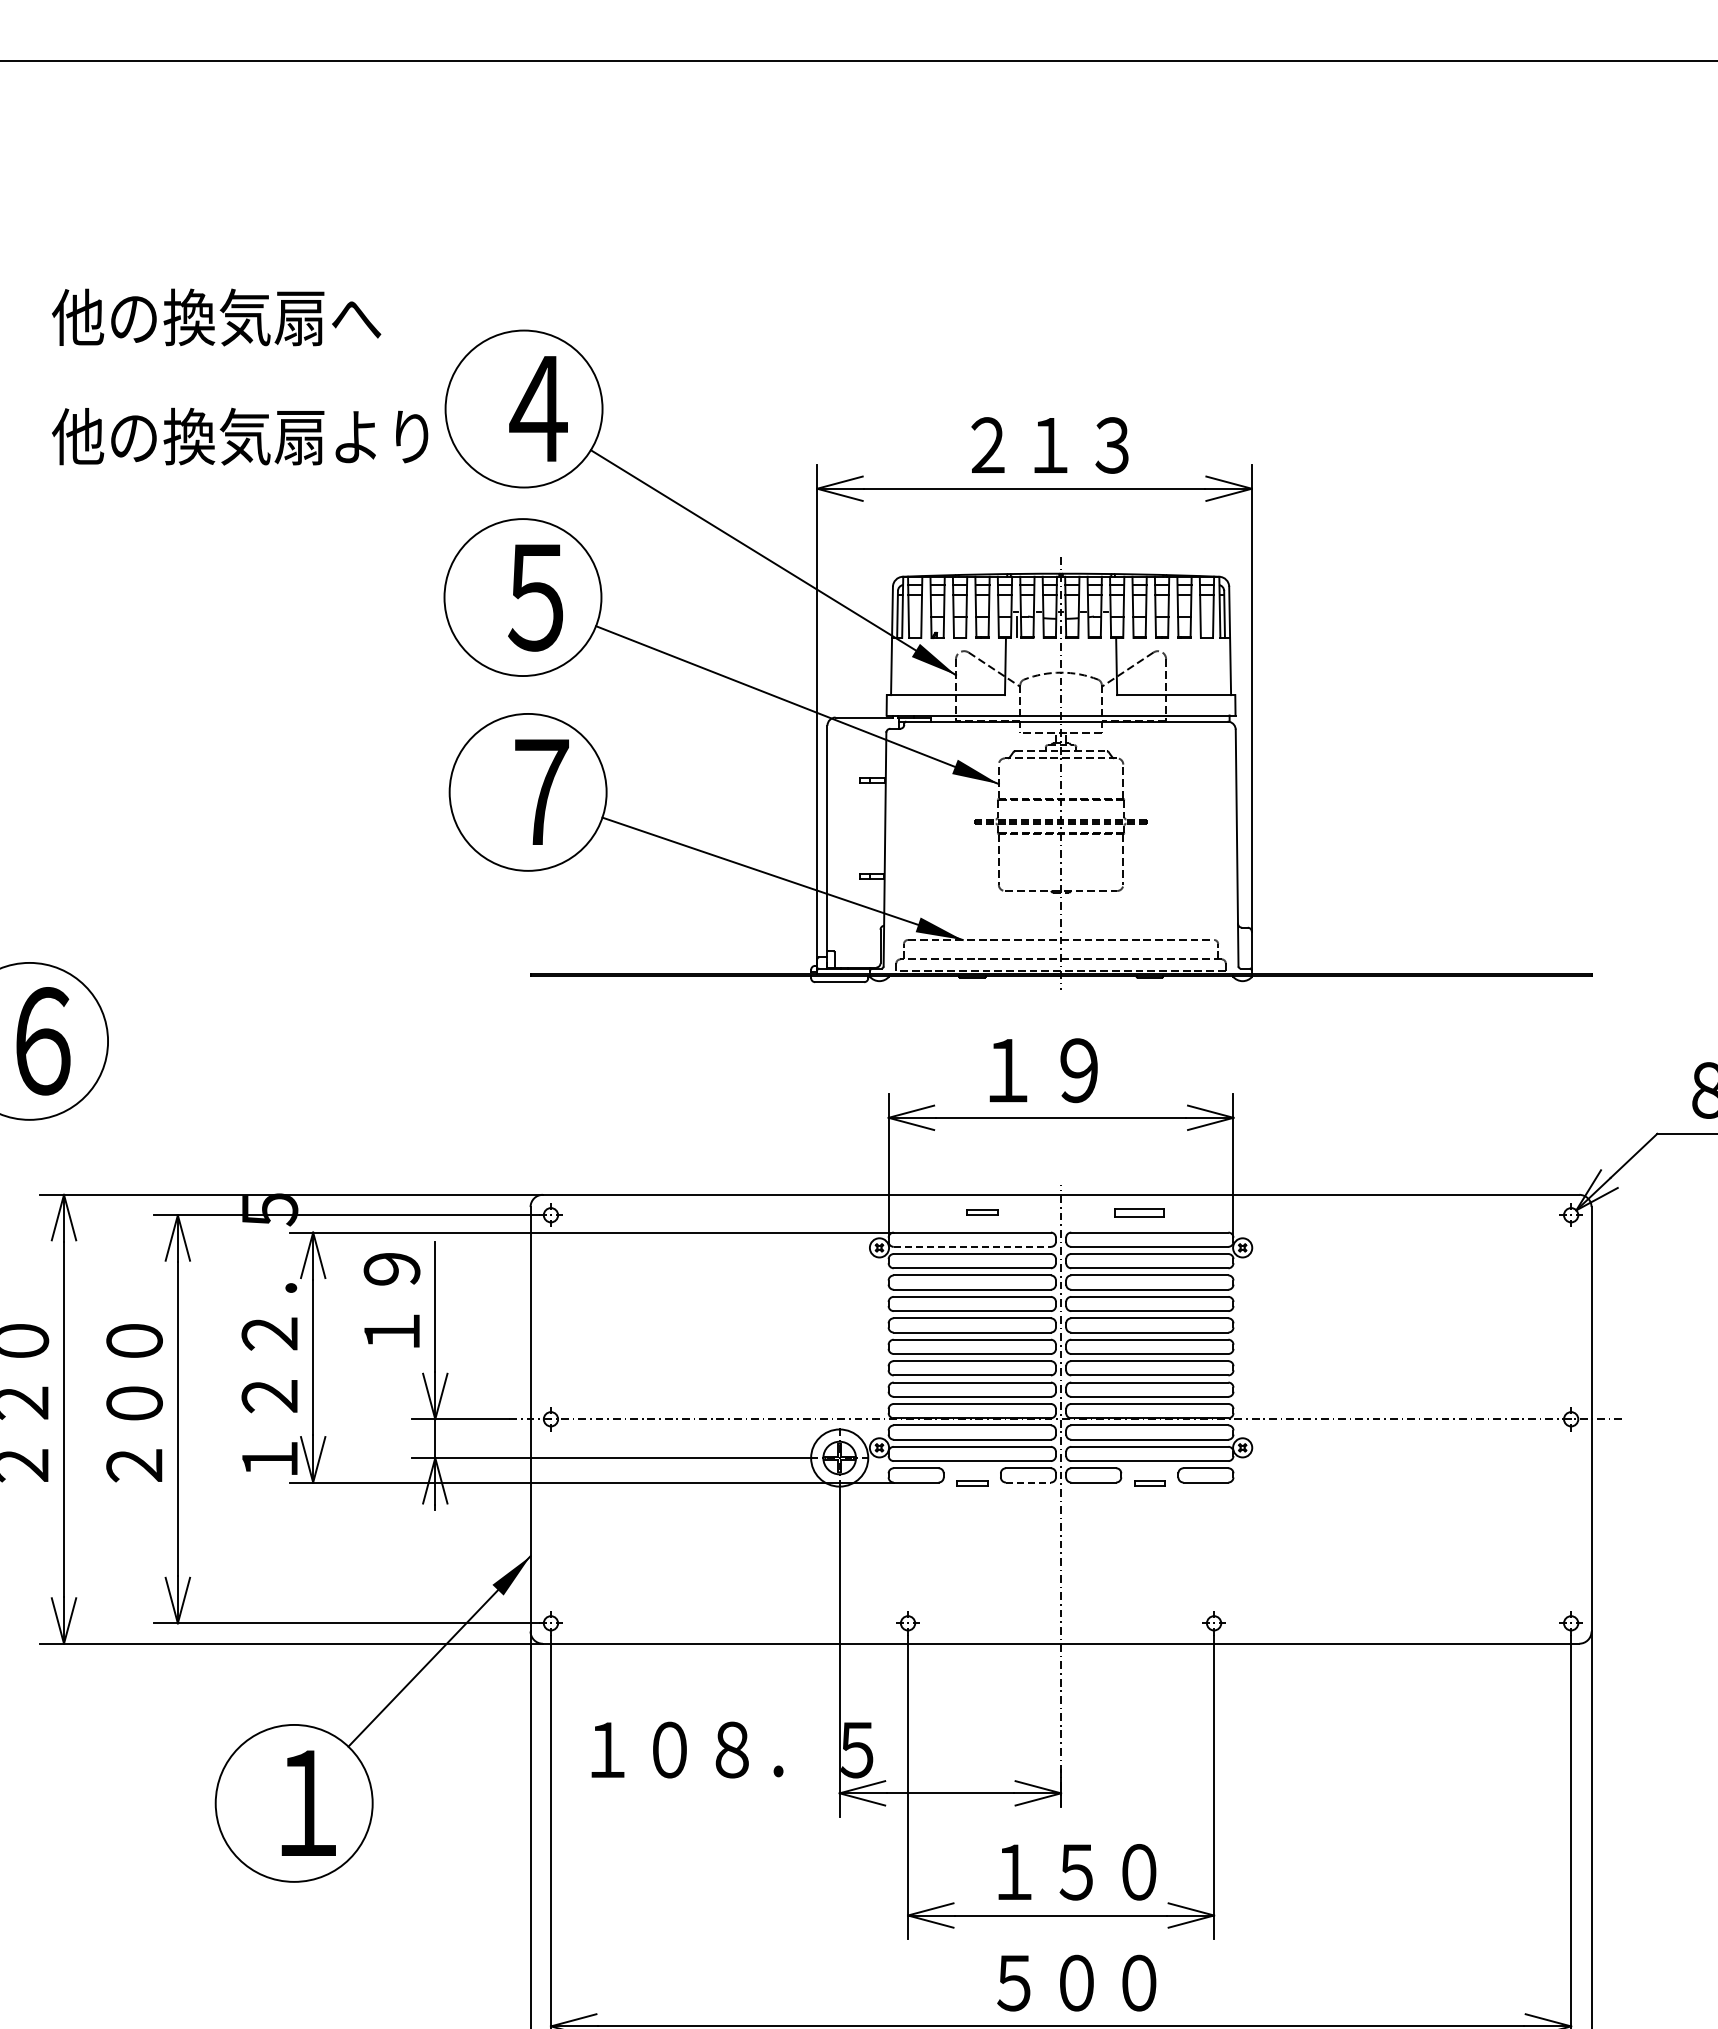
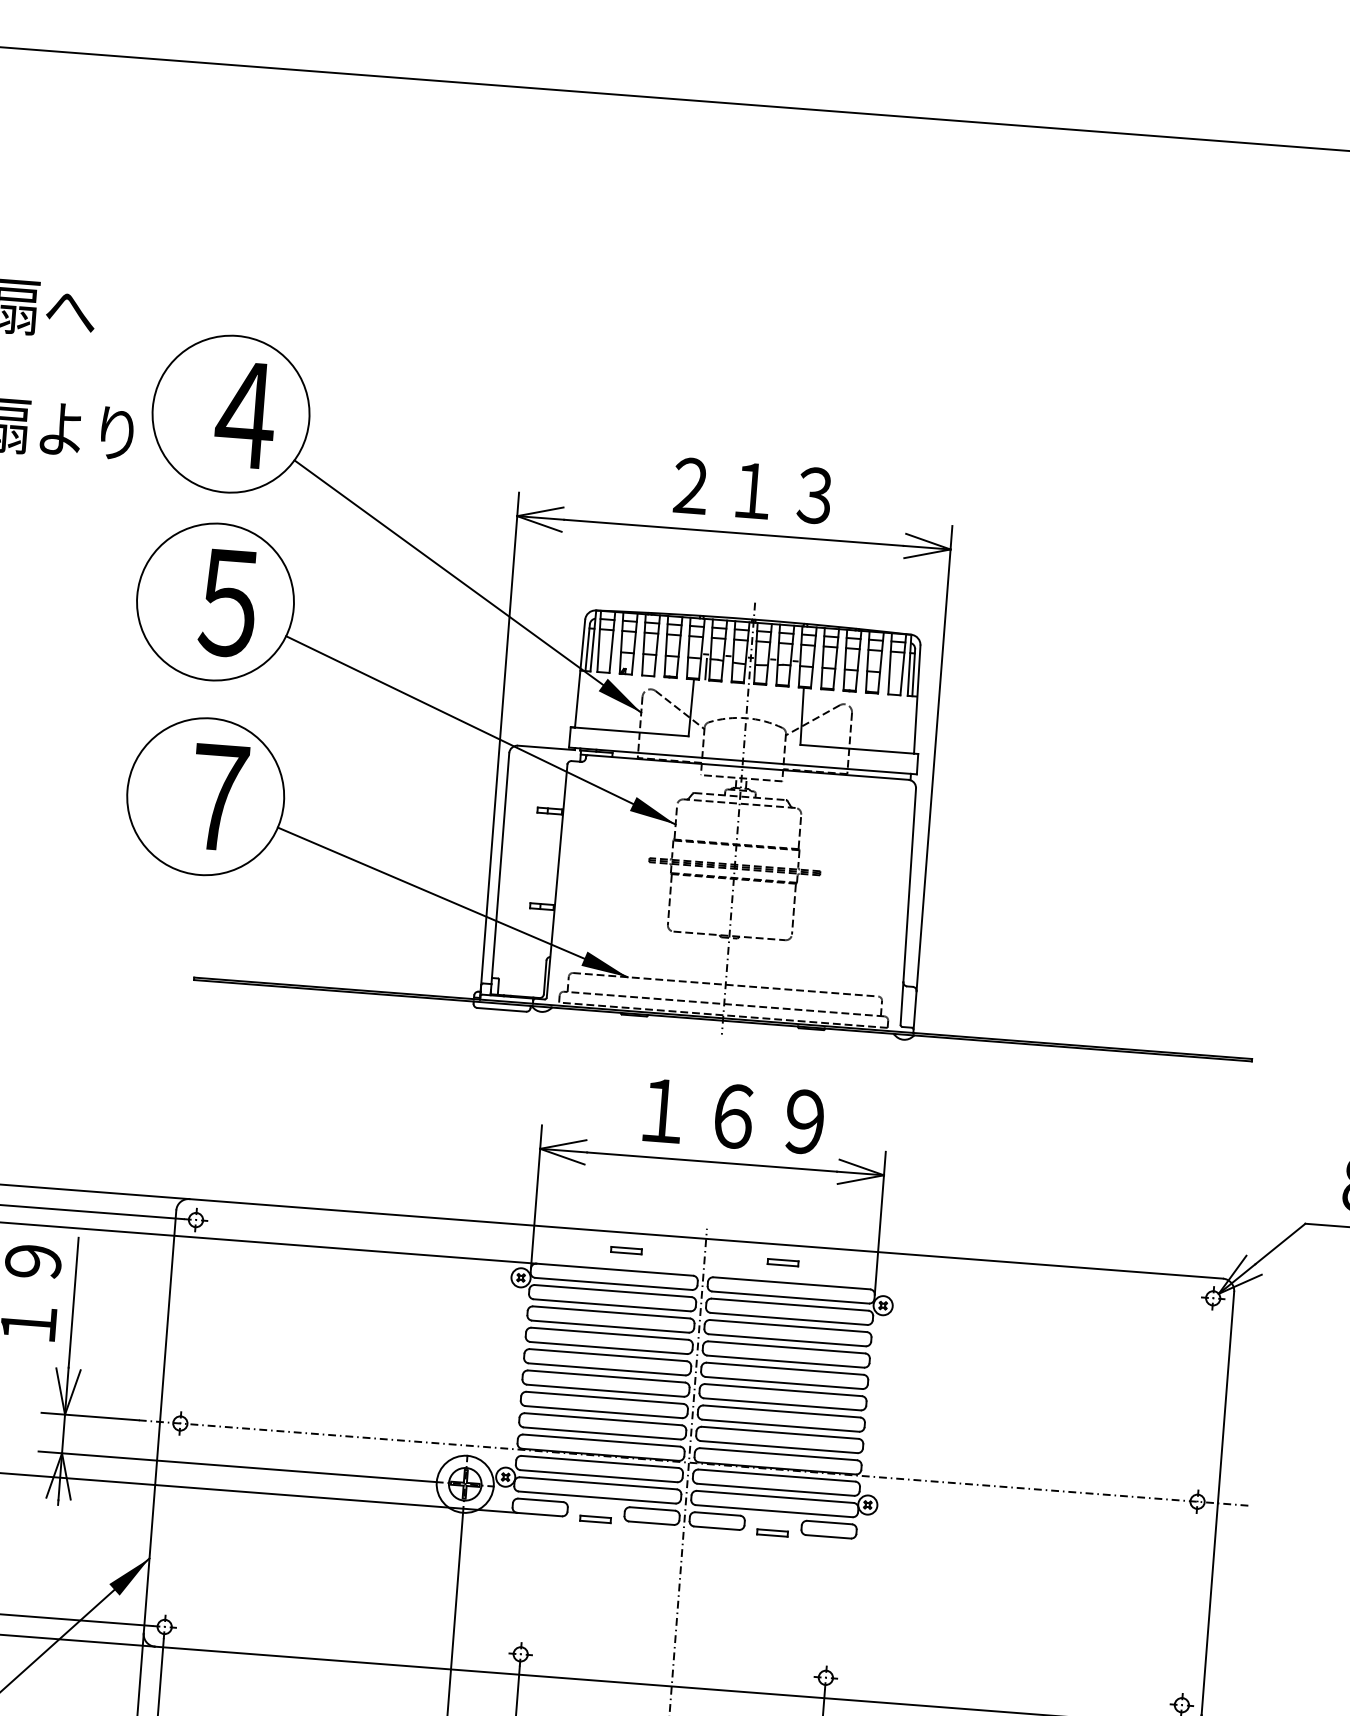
text: (1114, 1070) -> (768, 1118), １９ -> １６９
part: (1139, 1212) -> (783, 1262), size x0.62
line: (972, 1246) -> (613, 1283), dashed -> solid
line: (1028, 1482) -> (651, 1523), dashed -> solid

